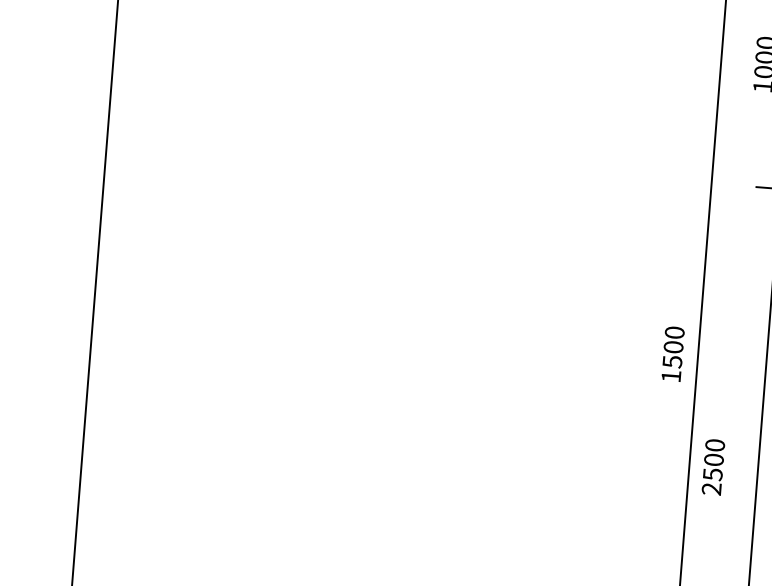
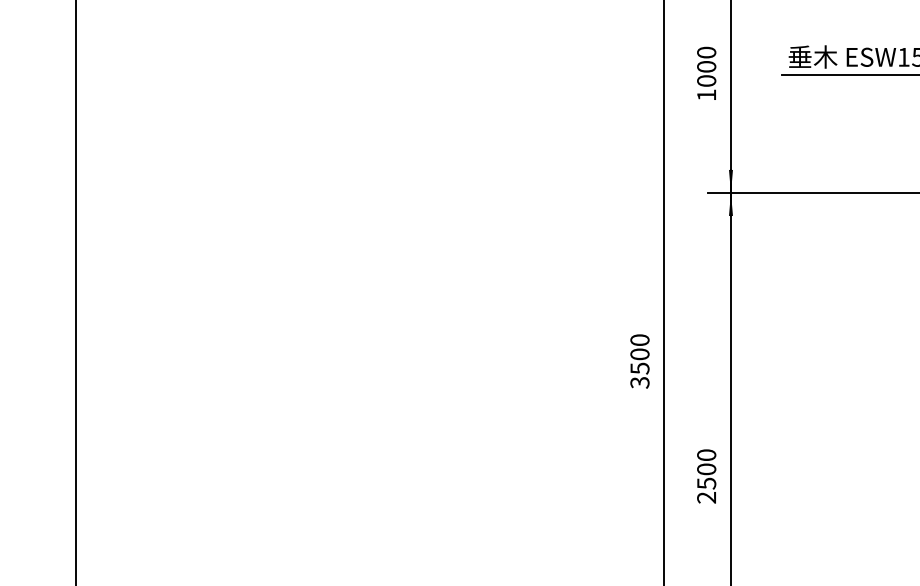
text: (670, 376) -> (639, 382), 1500 -> 3500
text: (713, 467) -> (706, 476), moved

